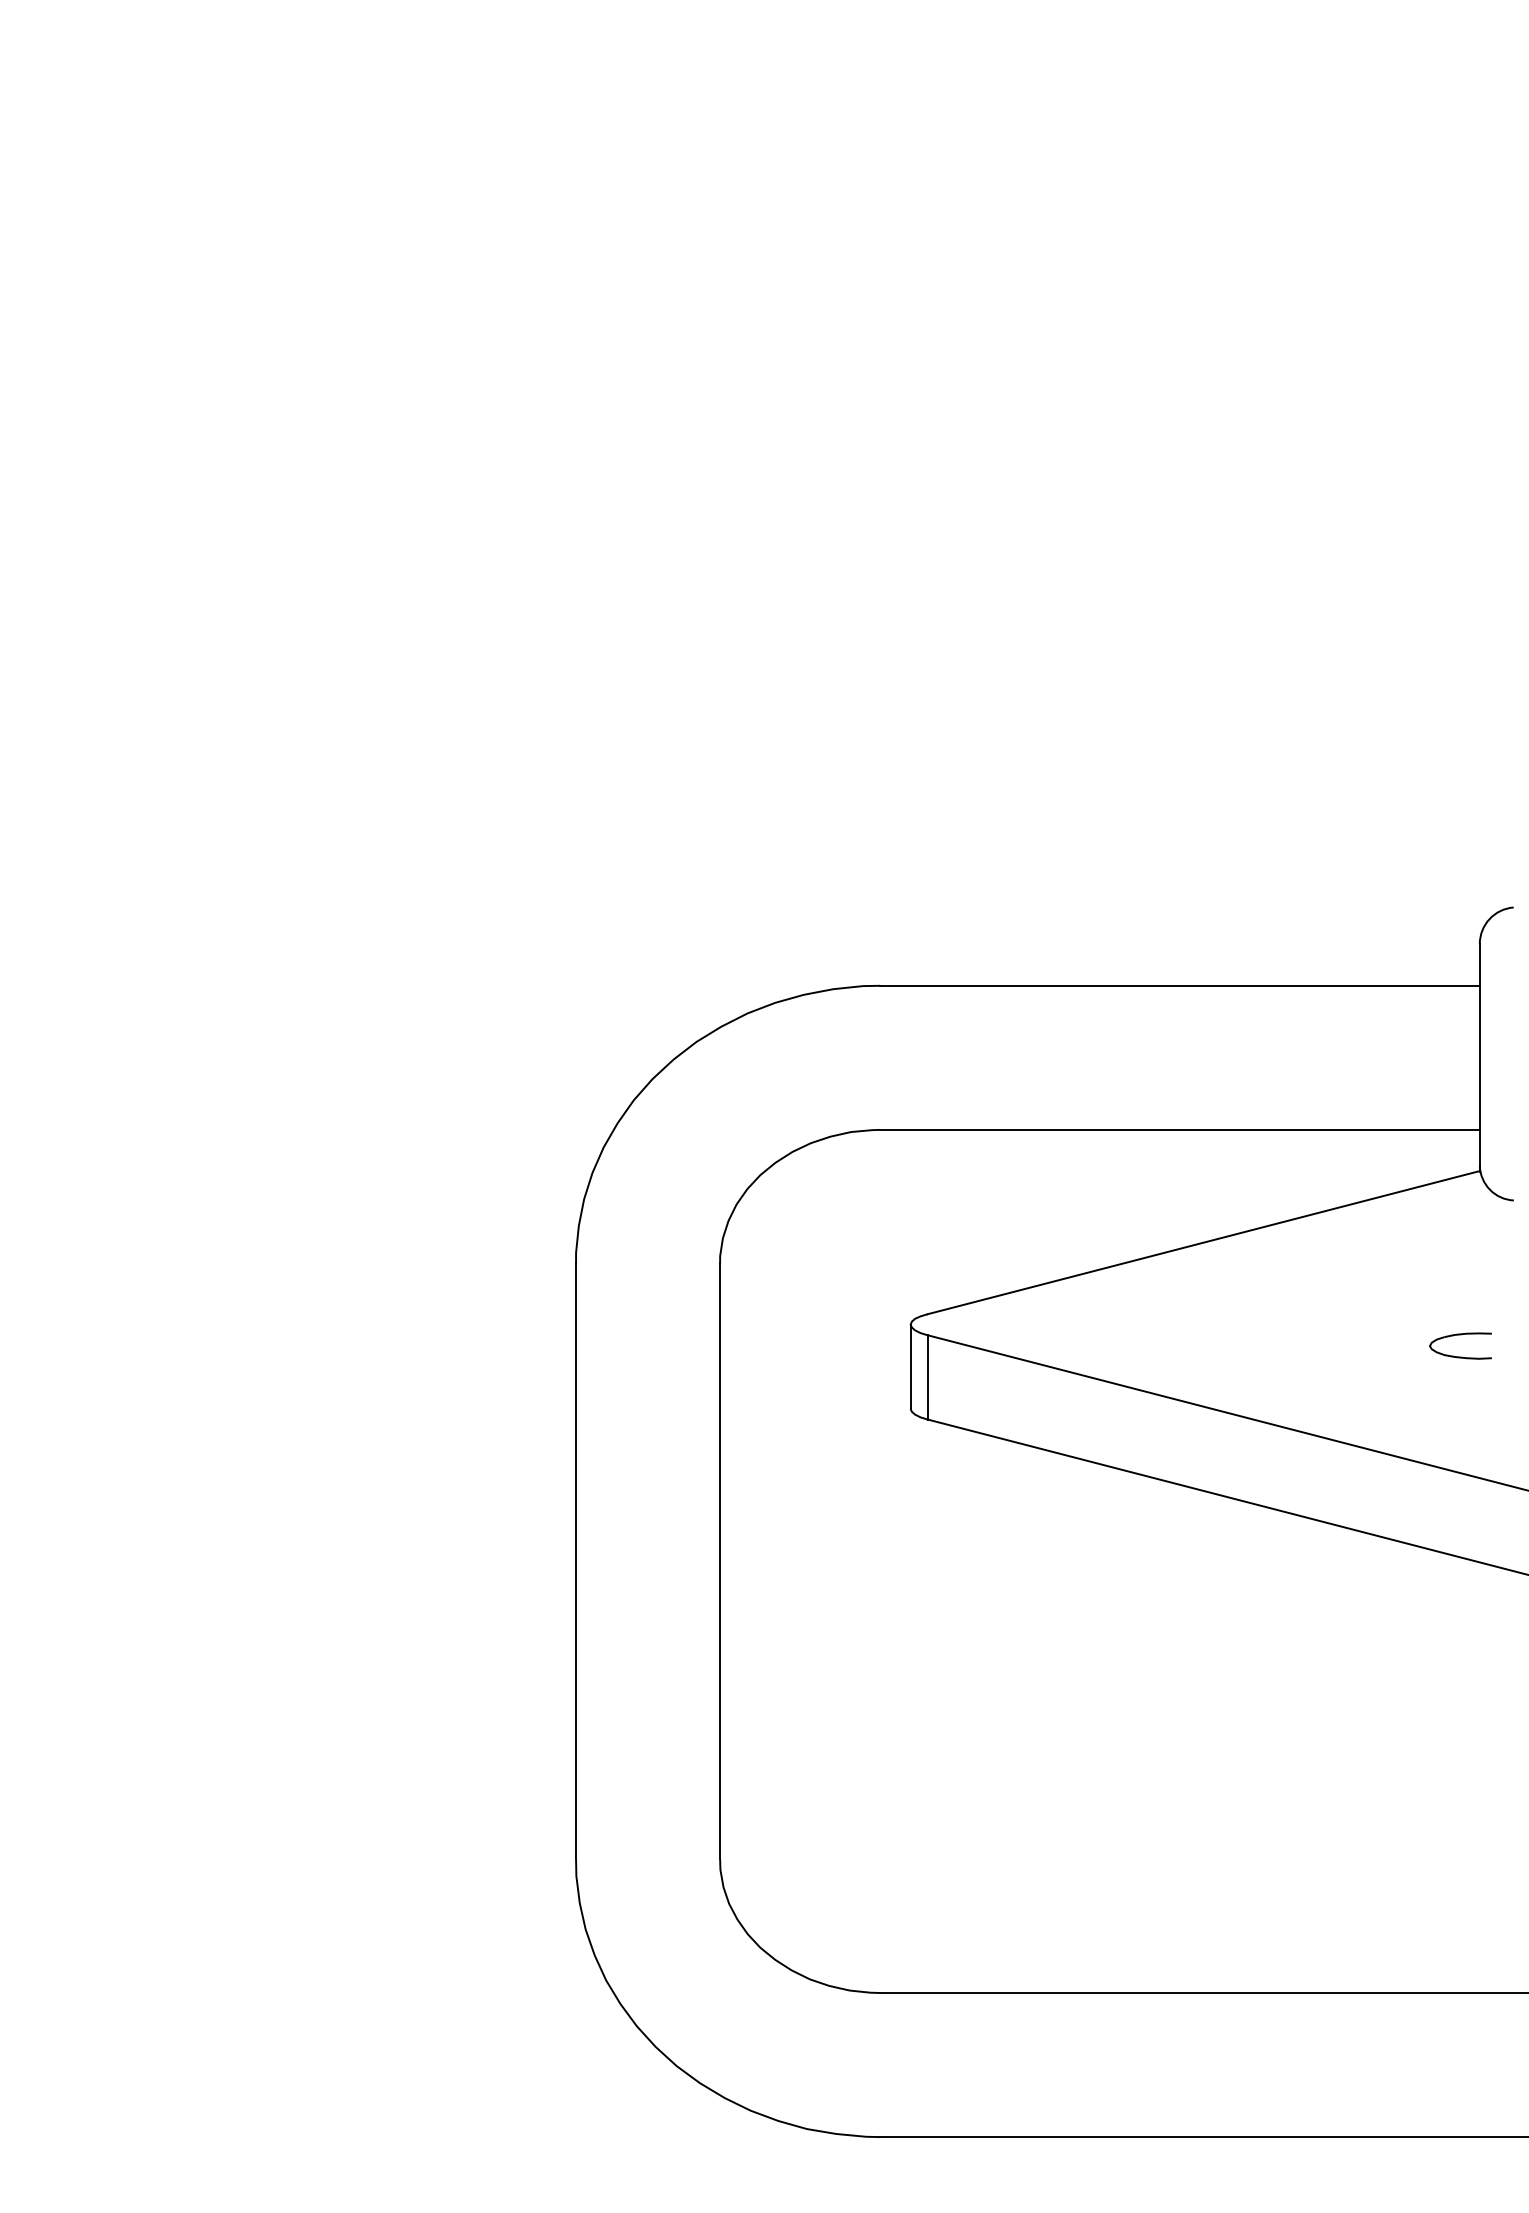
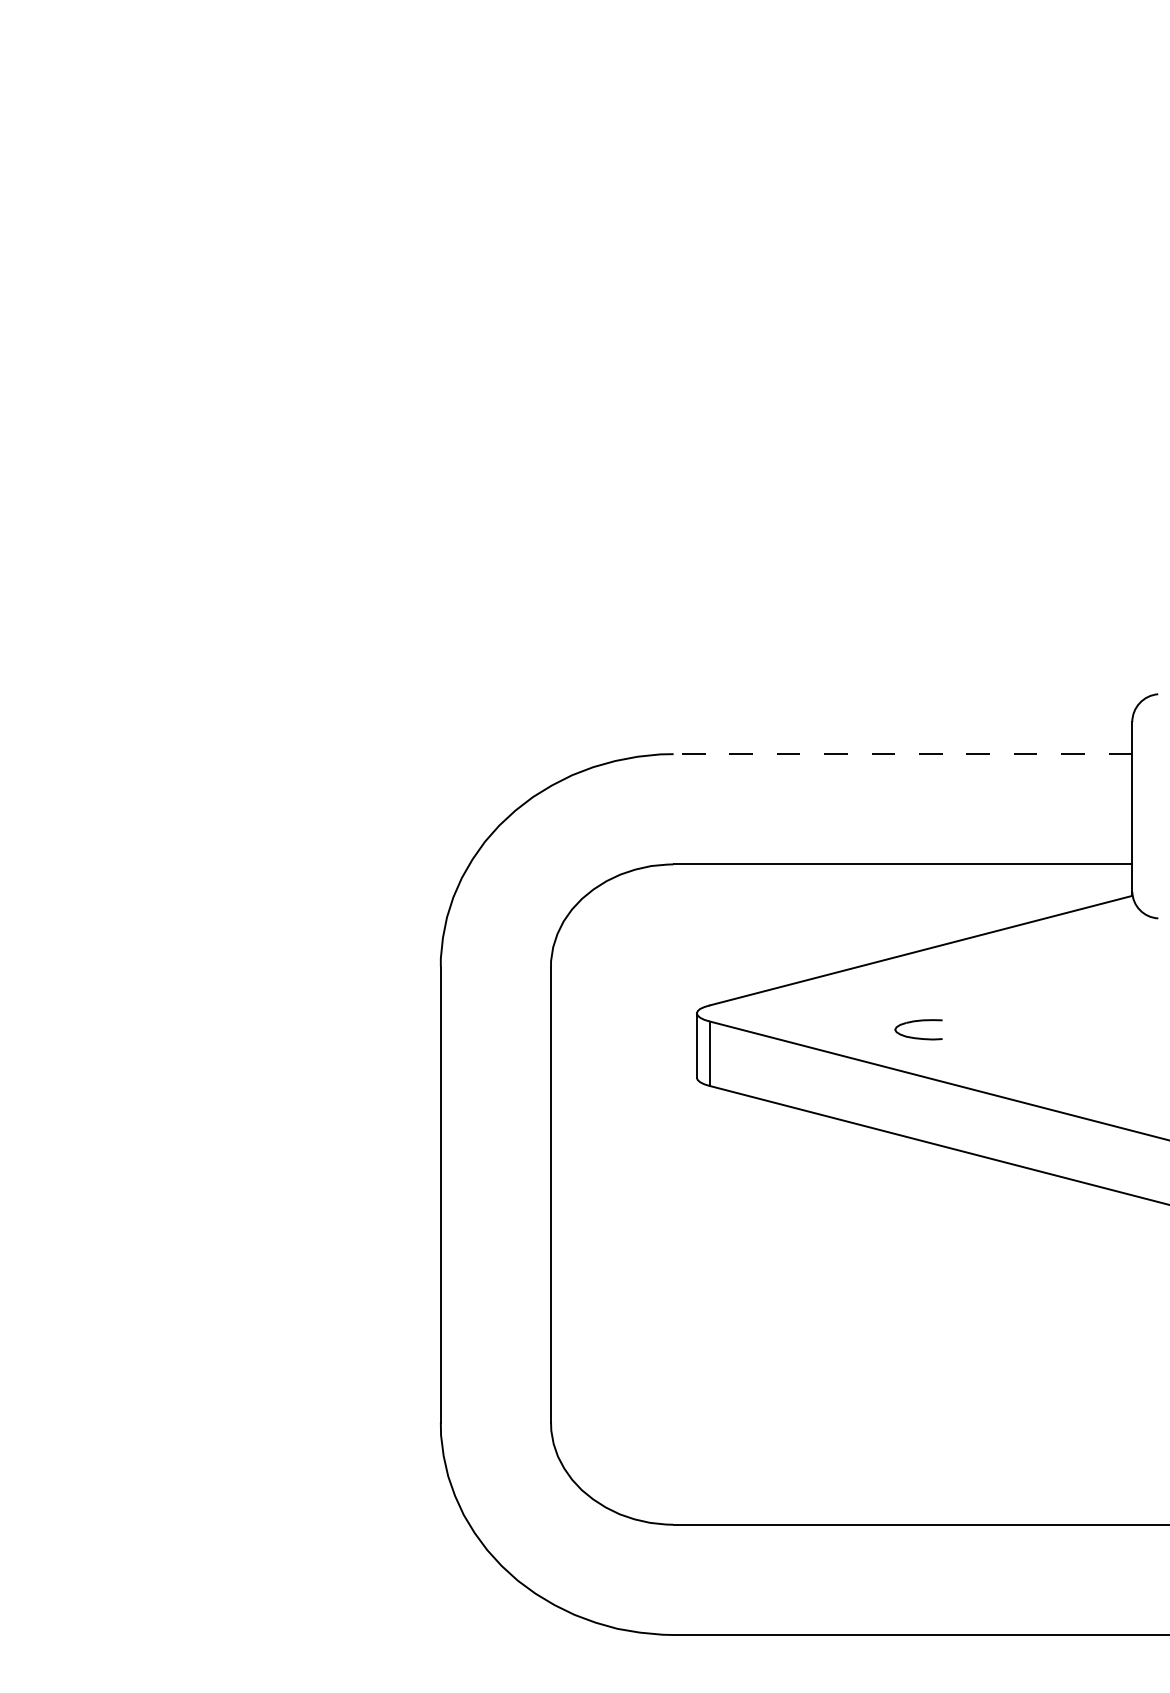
line: (1180, 985) -> (903, 753), solid -> dashed
part: (1460, 1335) -> (918, 1021), moved

